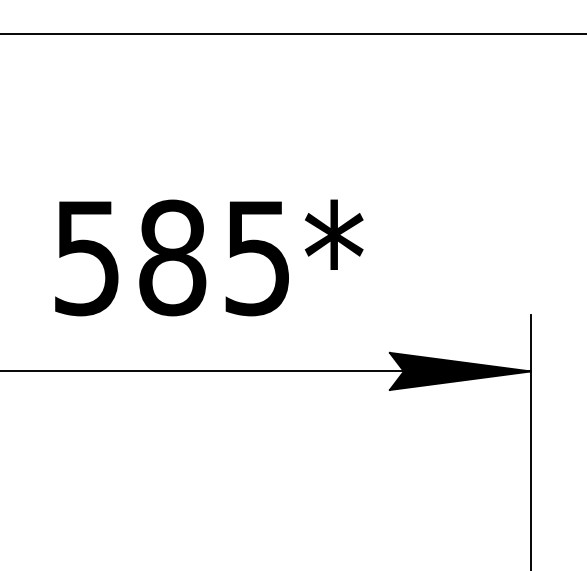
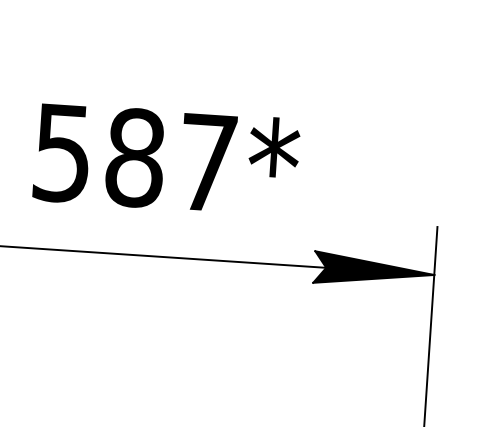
text: (257, 258) -> (207, 163), 585* -> 587*

